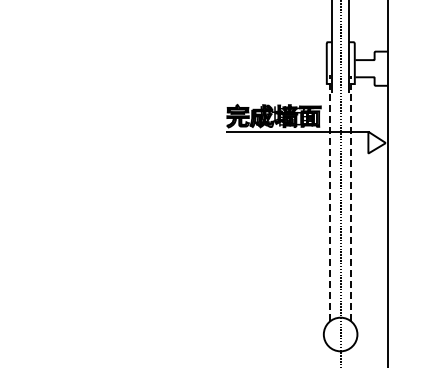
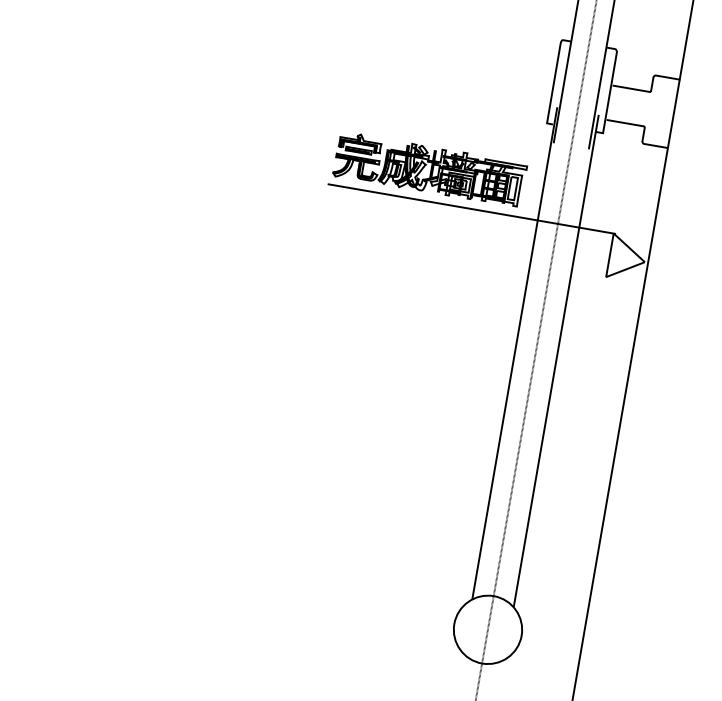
line: (330, 198) -> (514, 353), dashed -> solid
line: (351, 198) -> (556, 361), dashed -> solid

